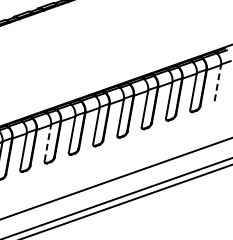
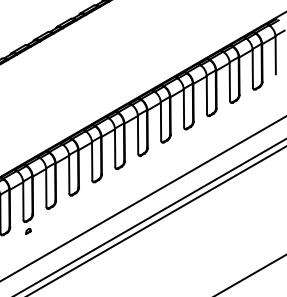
line: (217, 83) -> (275, 55), dashed -> solid
line: (48, 143) -> (115, 148), dashed -> solid

